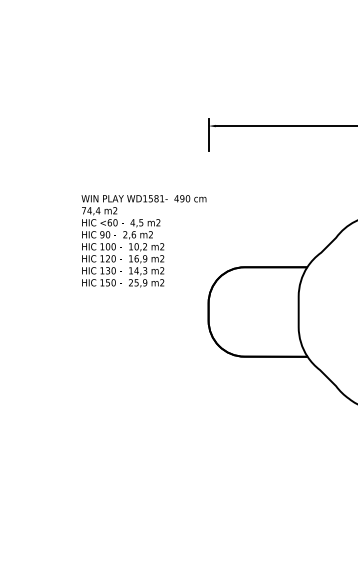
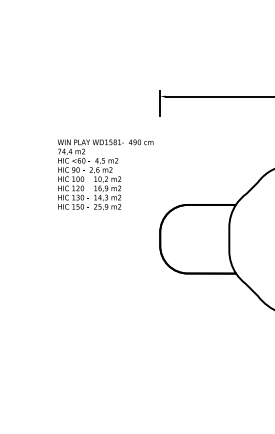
text: (143, 240) -> (105, 174), moved

